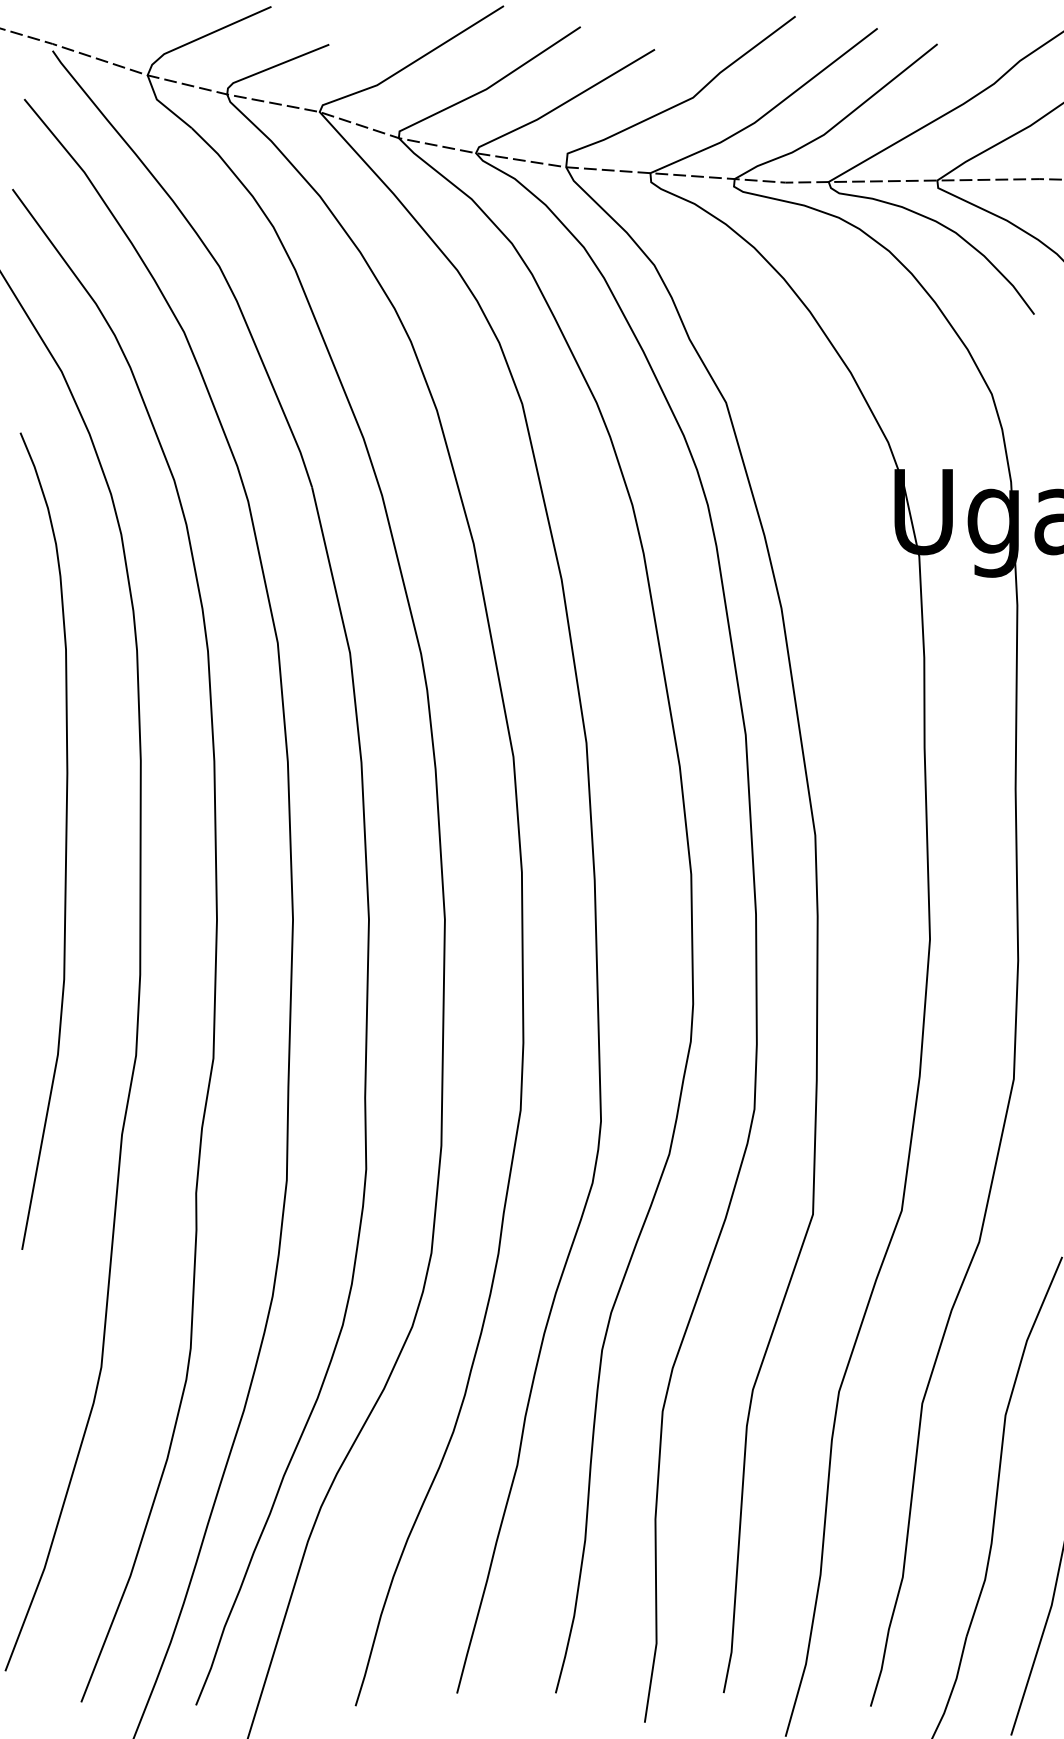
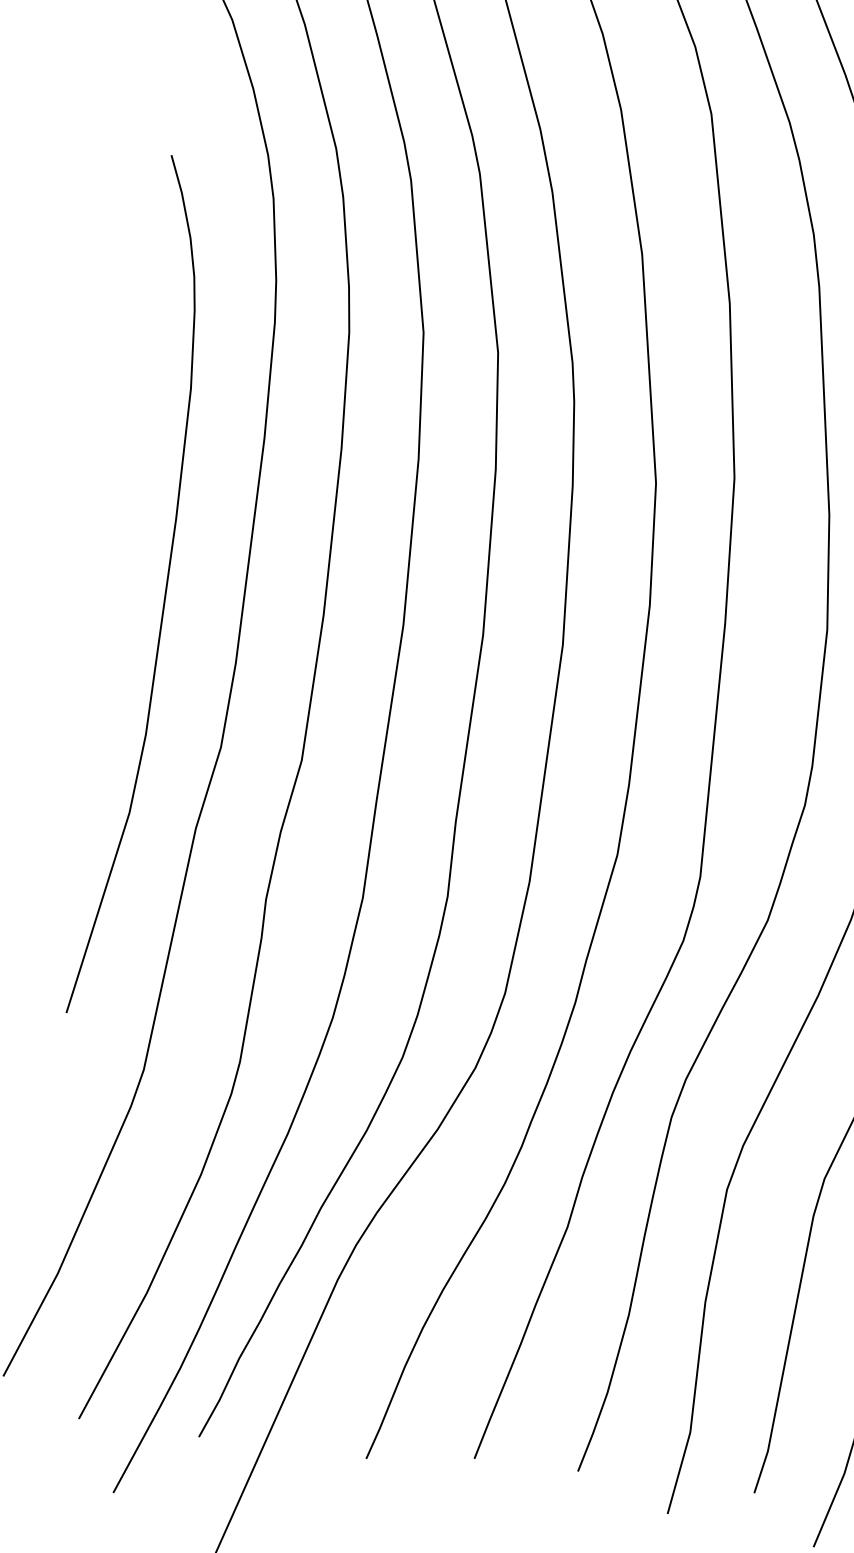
curve: (65, 840) -> (165, 589), moved

